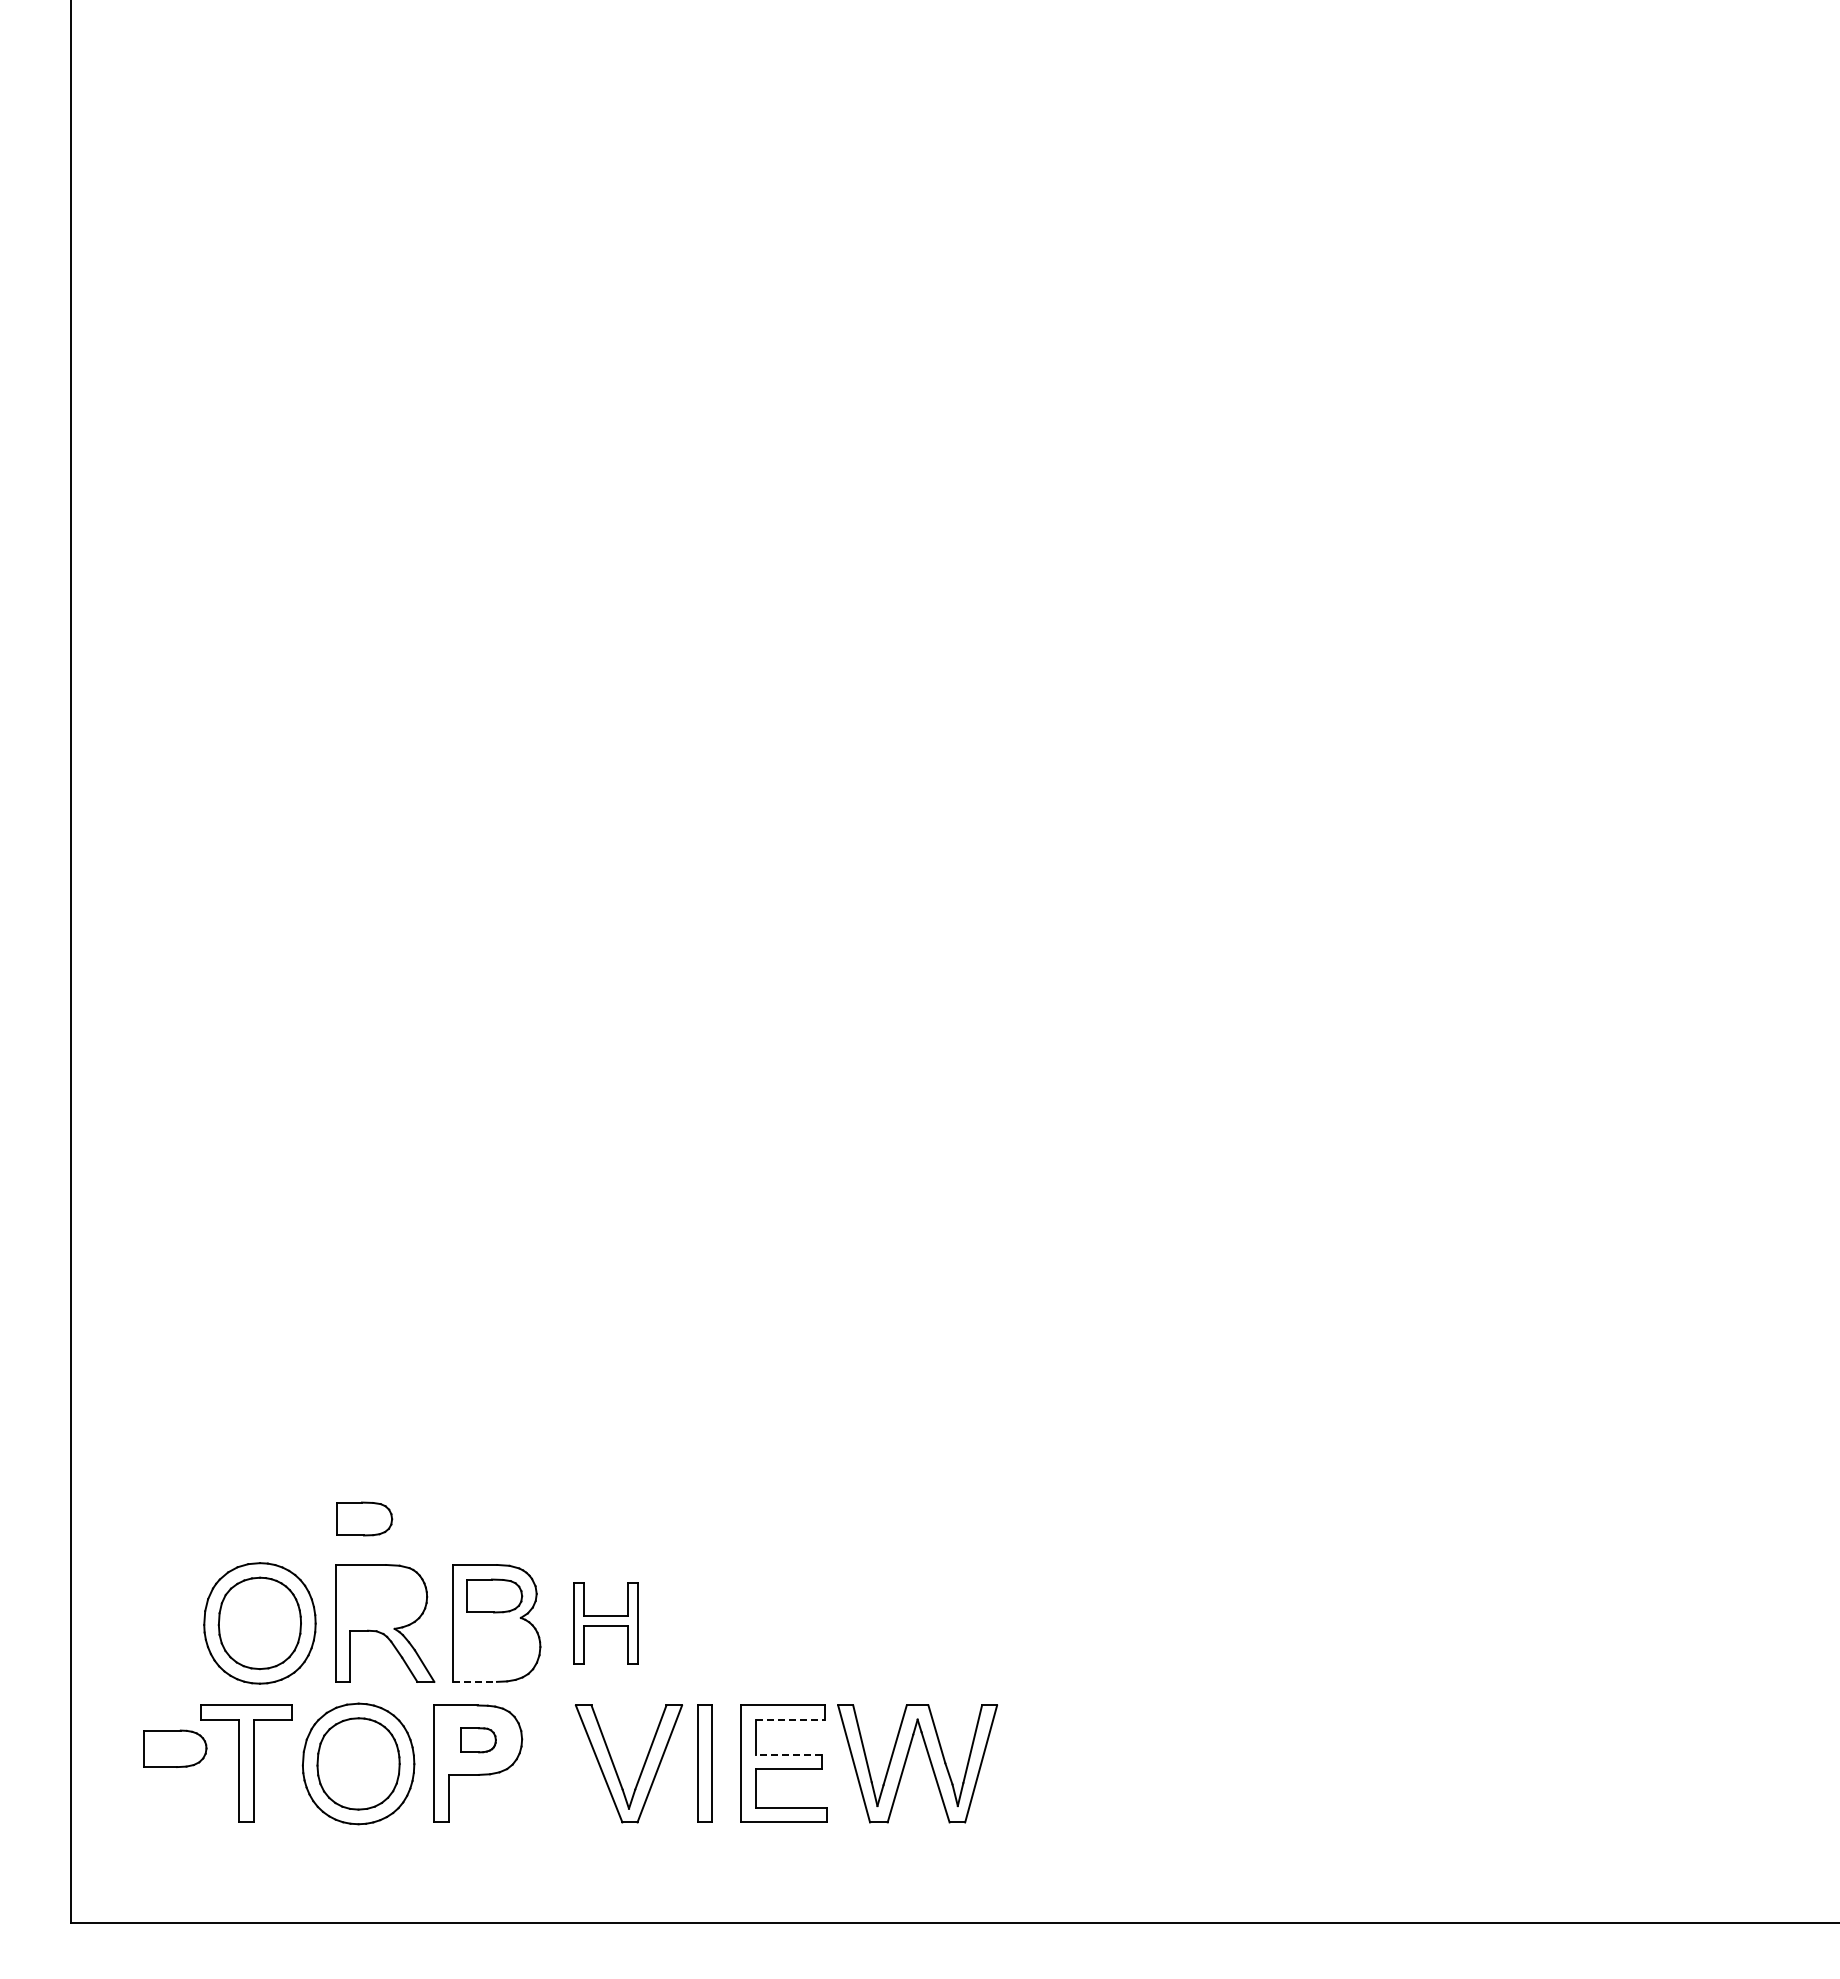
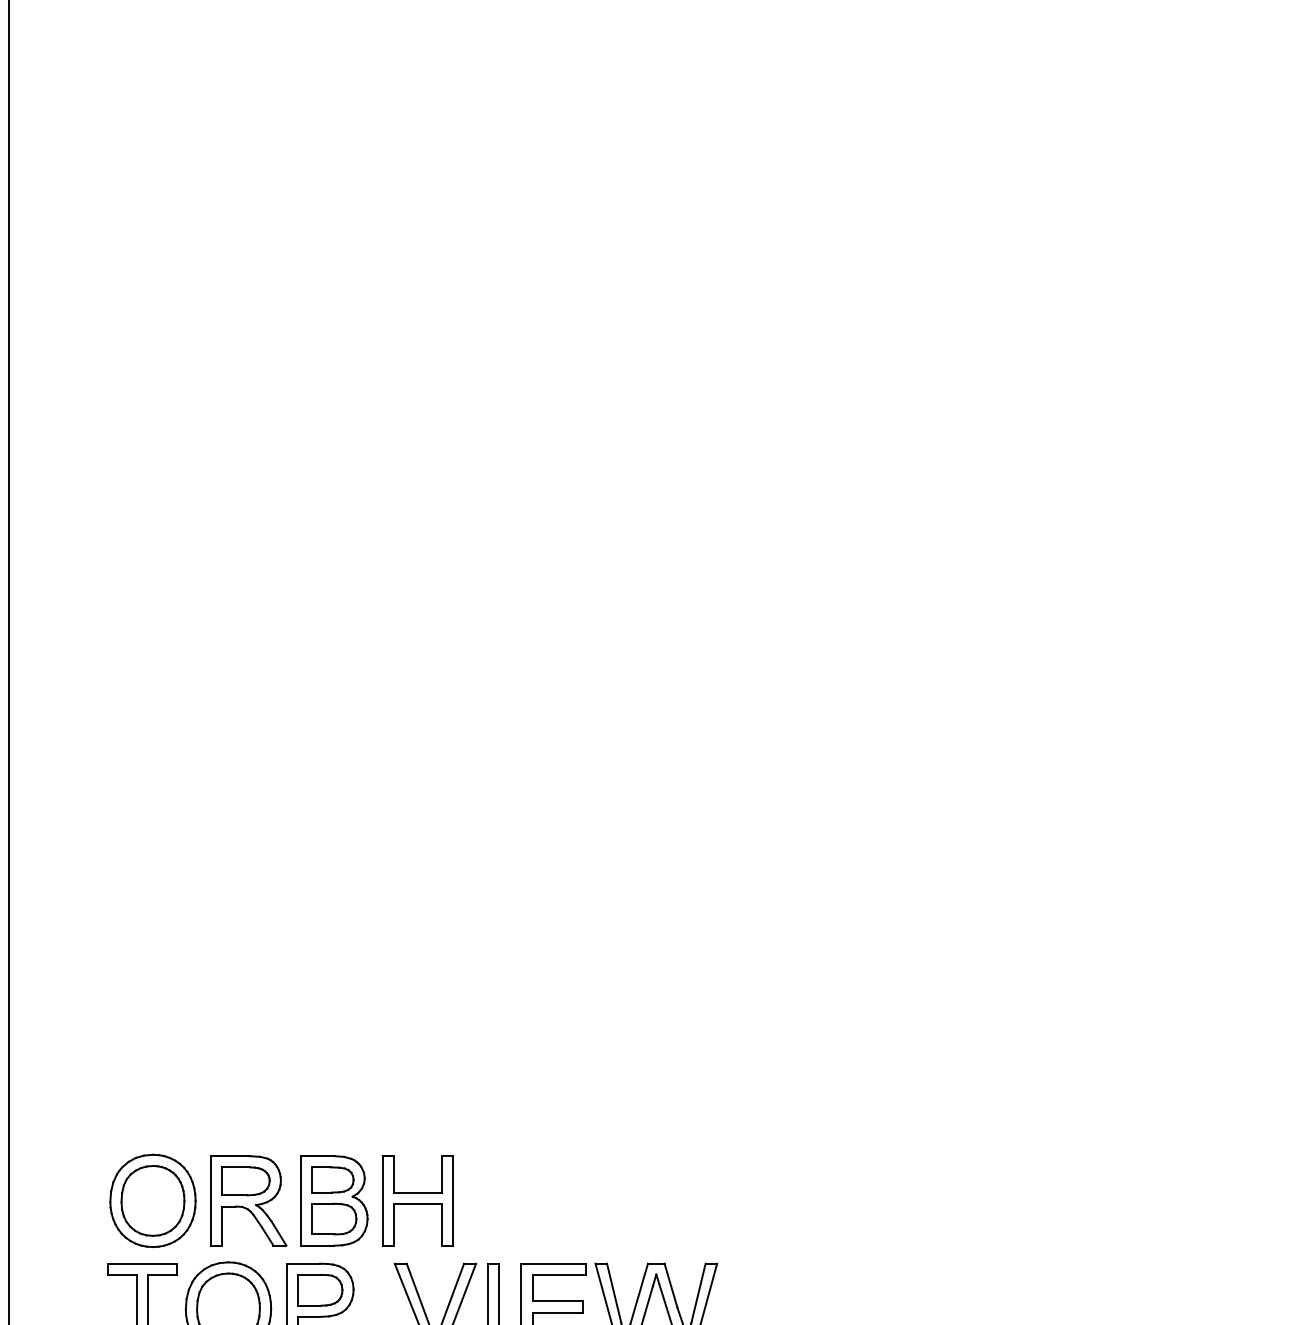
part: (364, 1518) -> (233, 1120), removed
part: (605, 1623) -> (417, 1200), size x1.43
part: (496, 1647) -> (334, 1219), added
line: (475, 1681) -> (317, 1245), dashed -> solid
line: (790, 1720) -> (559, 1275), dashed -> solid
part: (478, 1740) -> (320, 1290), size x1.67
part: (175, 1748) -> (246, 1181), moved
line: (788, 1754) -> (557, 1301), dashed -> solid

